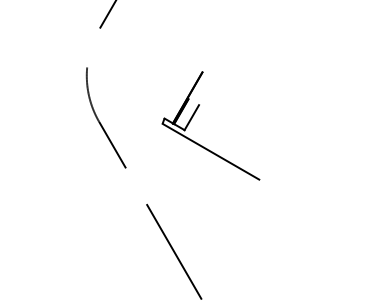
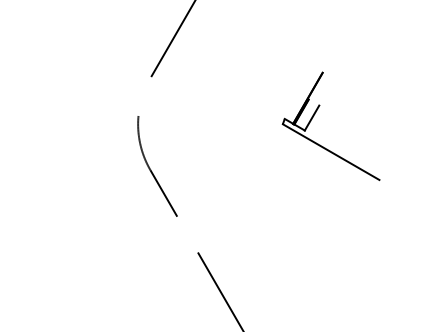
part: (195, 114) -> (315, 114), moved

